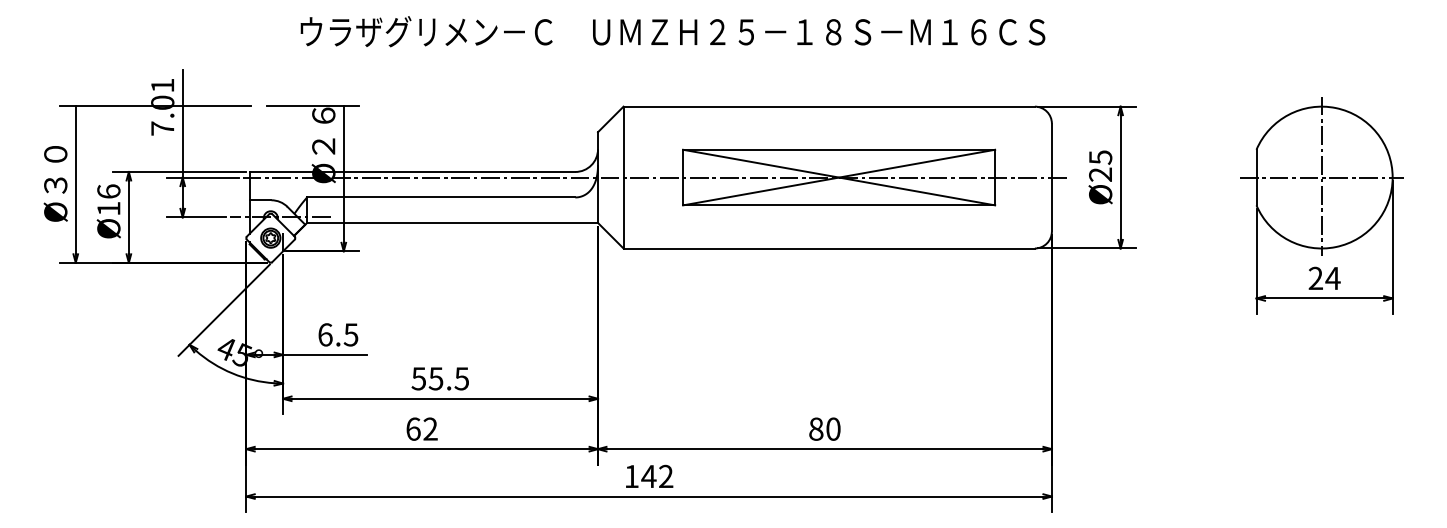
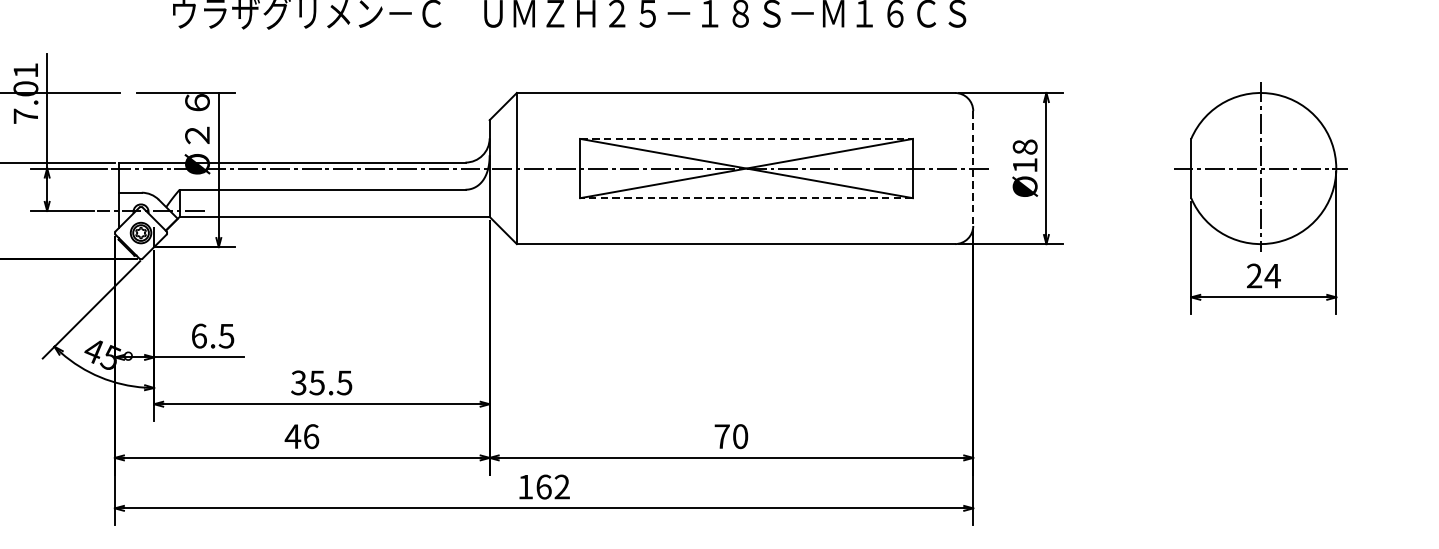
line: (839, 149) -> (746, 138), solid -> dashed
text: (1100, 165) -> (1025, 155), Ø25 -> Ø18
line: (1051, 177) -> (972, 168), solid -> dashed
line: (838, 205) -> (745, 198), solid -> dashed
text: (418, 378) -> (298, 382), 55.5 -> 35.5
text: (421, 428) -> (301, 435), 62 -> 46
text: (816, 428) -> (722, 435), 80 -> 70
text: (648, 476) -> (543, 487), 142 -> 162

